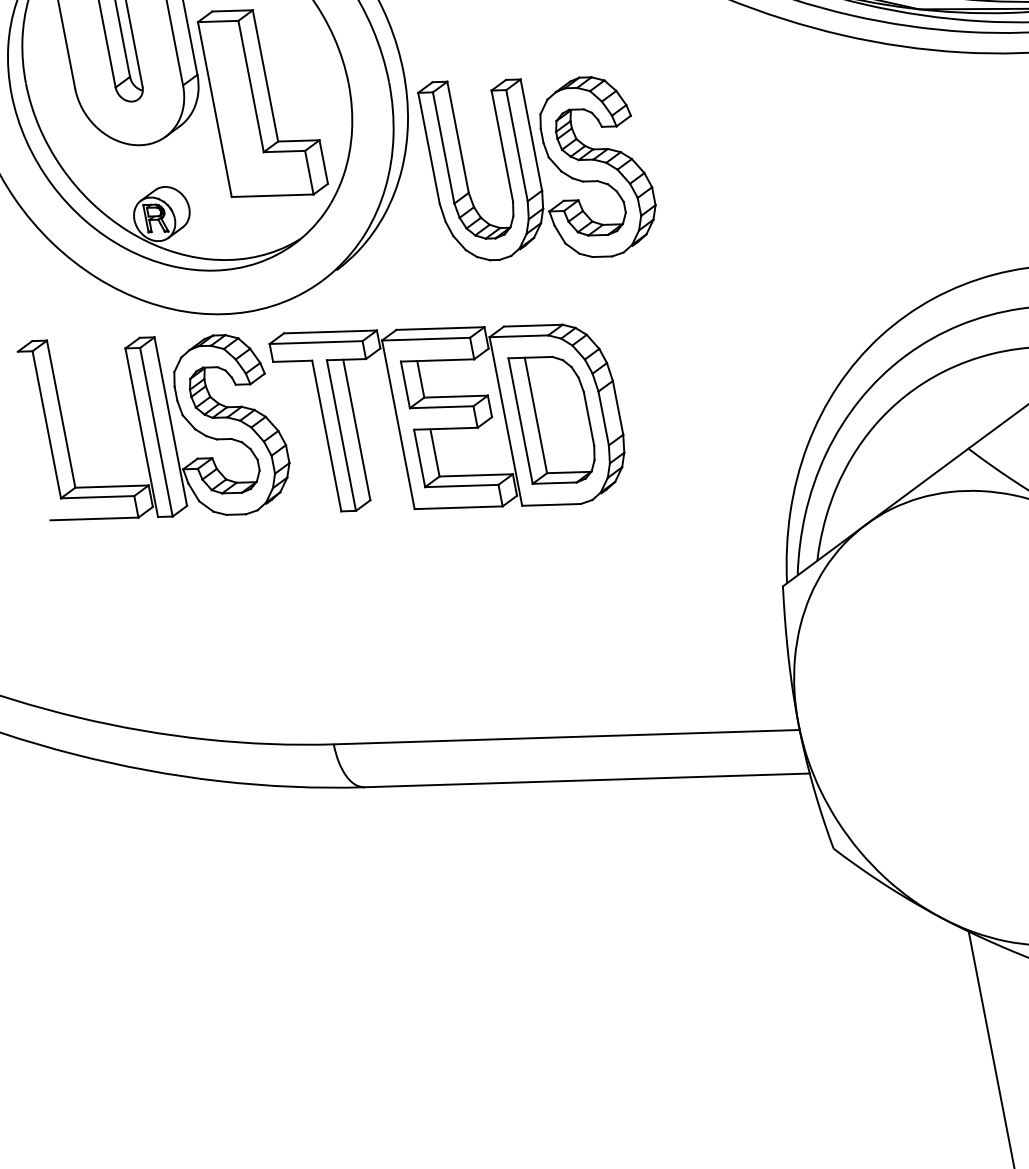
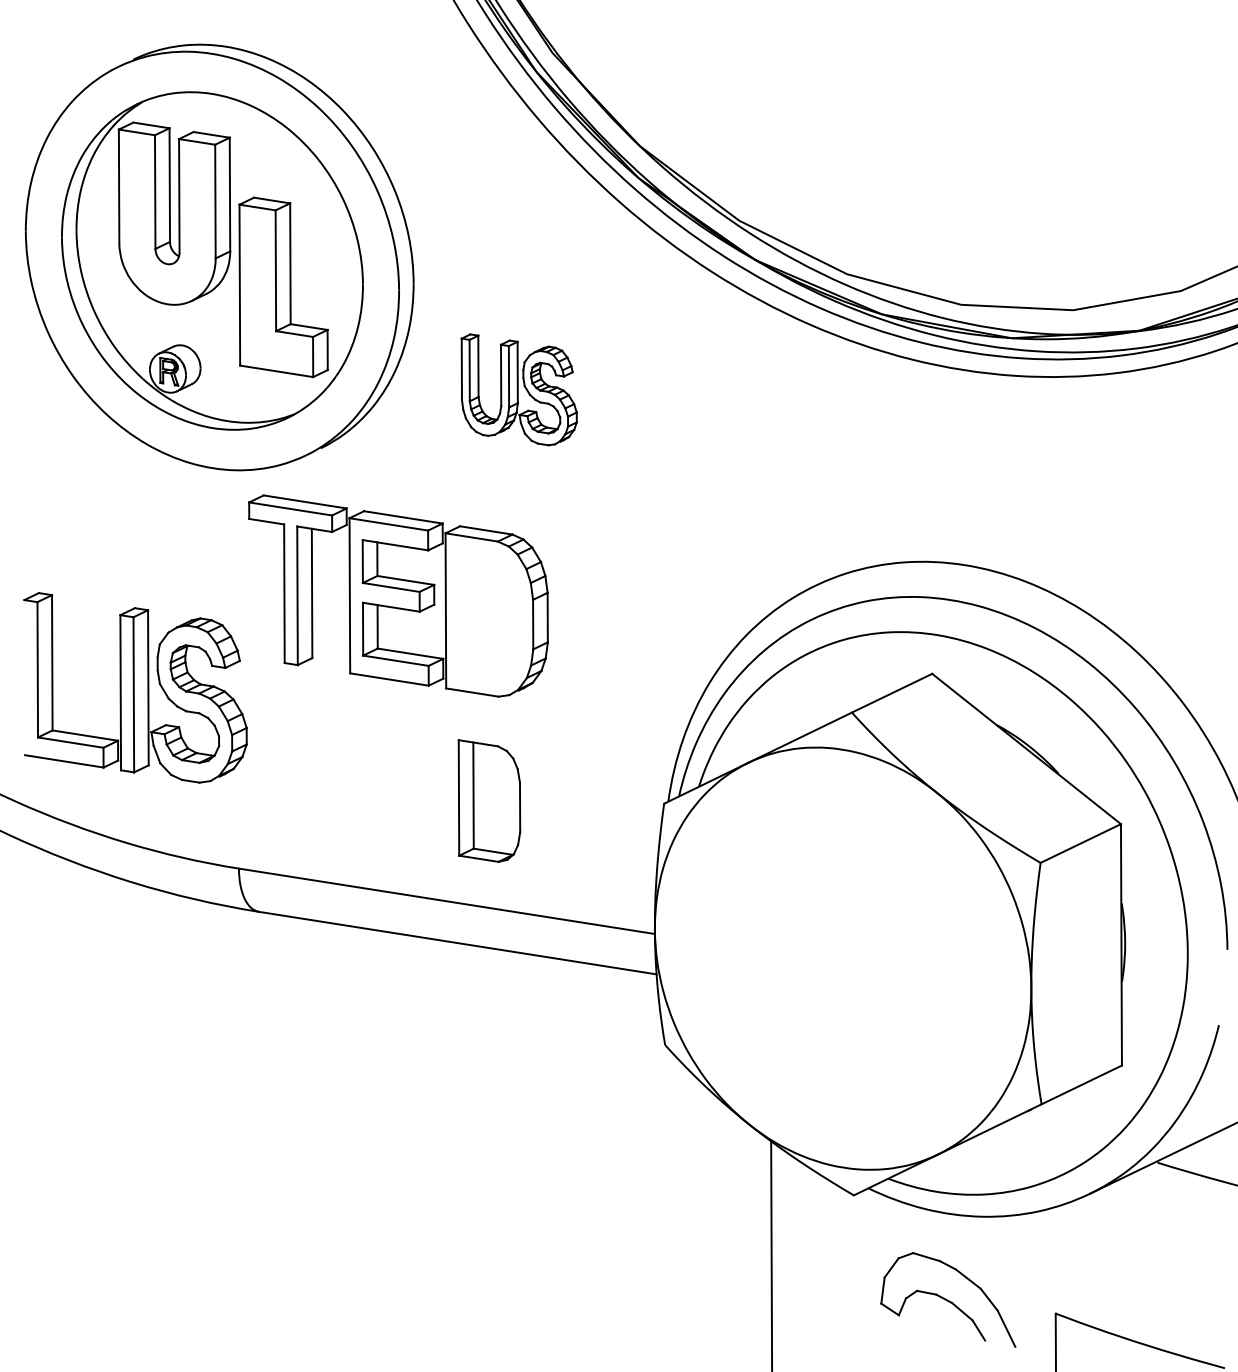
part: (540, 165) -> (519, 389), size x0.6
part: (554, 417) -> (489, 800), moved
part: (156, 423) -> (135, 687), moved

